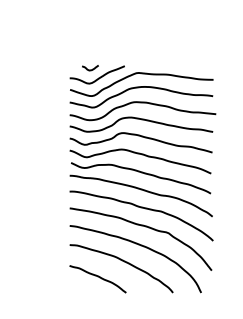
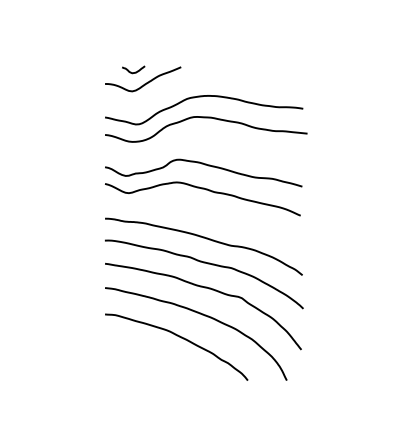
curve: (143, 74) -> (206, 78), removed
curve: (143, 120) -> (207, 142), removed
curve: (142, 173) -> (205, 215), removed
curve: (98, 277) -> (145, 359), removed

